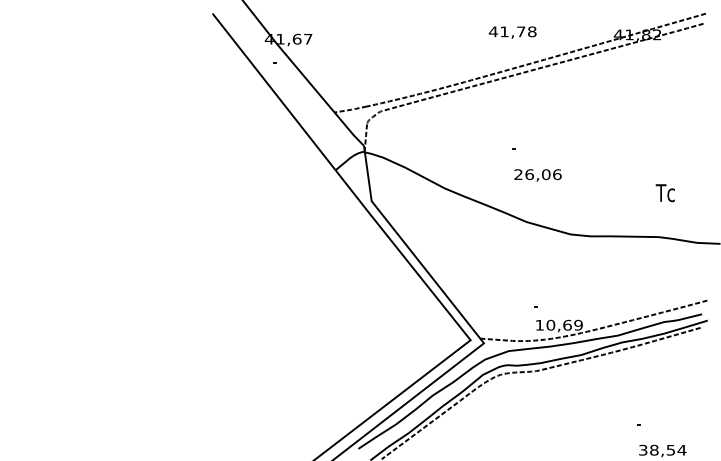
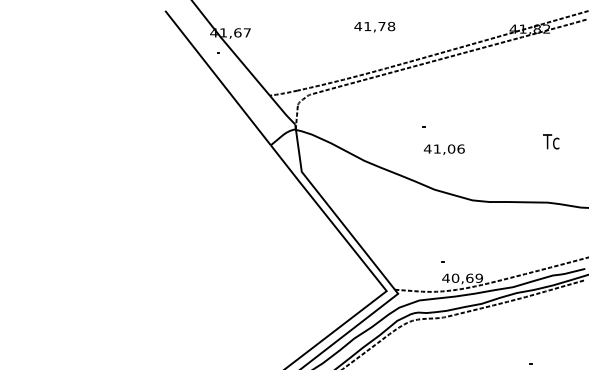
text: (512, 32) -> (374, 27), moved
text: (524, 174) -> (432, 148), 26,06 -> 41,06
text: (664, 193) -> (550, 142), moved
text: (539, 325) -> (445, 278), 10,69 -> 40,69

